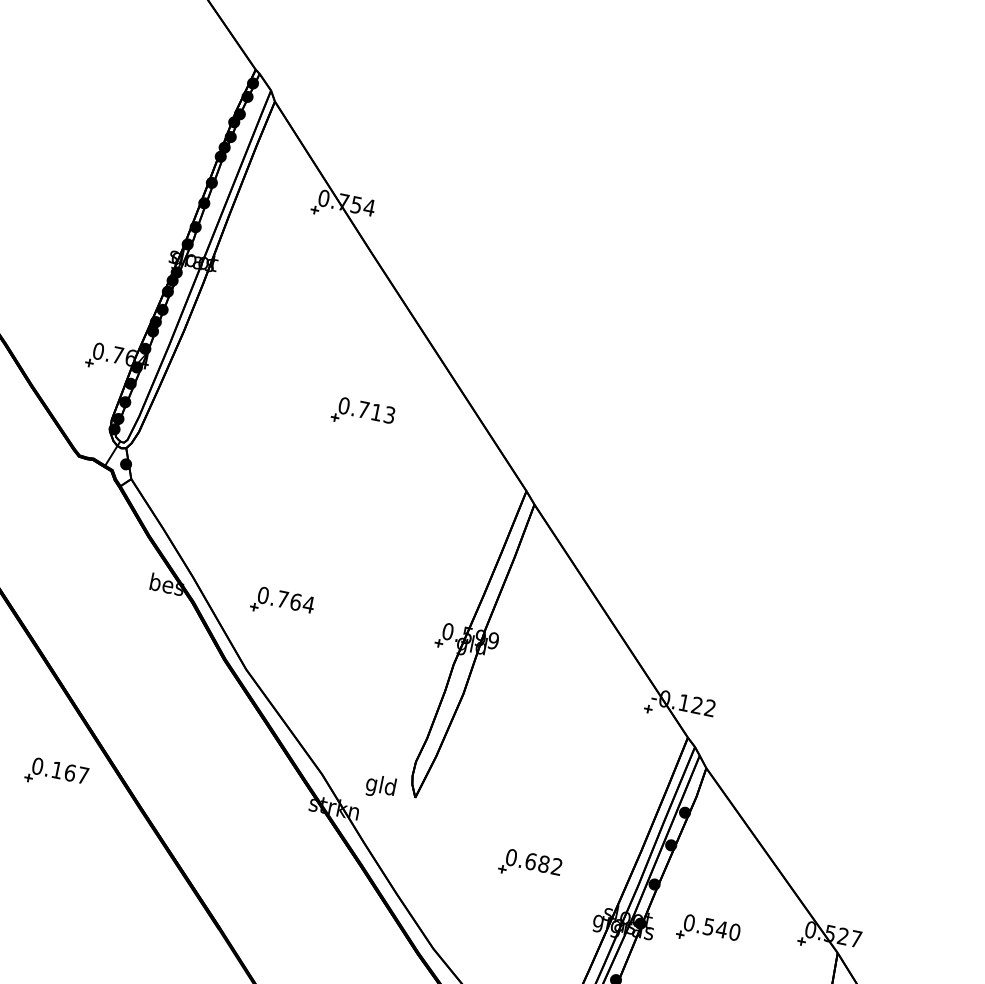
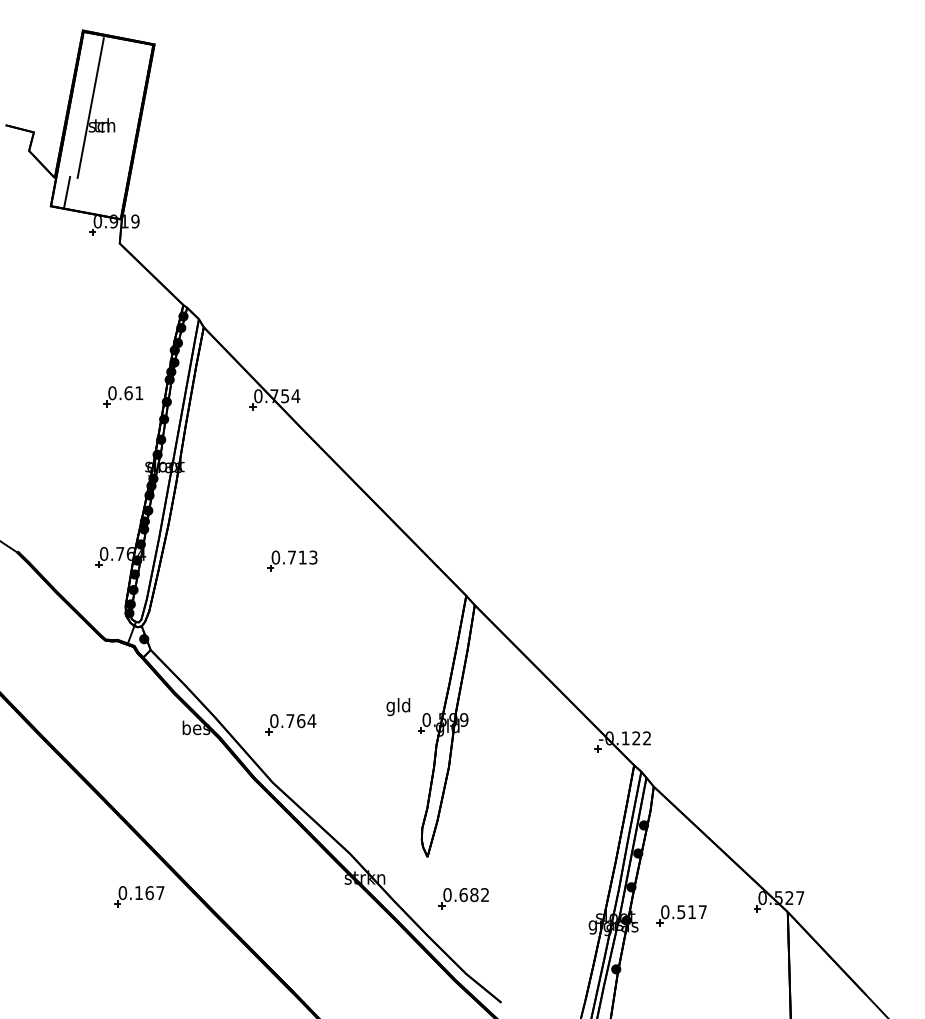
part: (160, 165) -> (123, 396), added
part: (363, 413) -> (292, 560), moved
text: (381, 786) -> (398, 706), moved
part: (529, 865) -> (463, 898), moved
text: (728, 931) -> (697, 912), 0.540 -> 0.517

